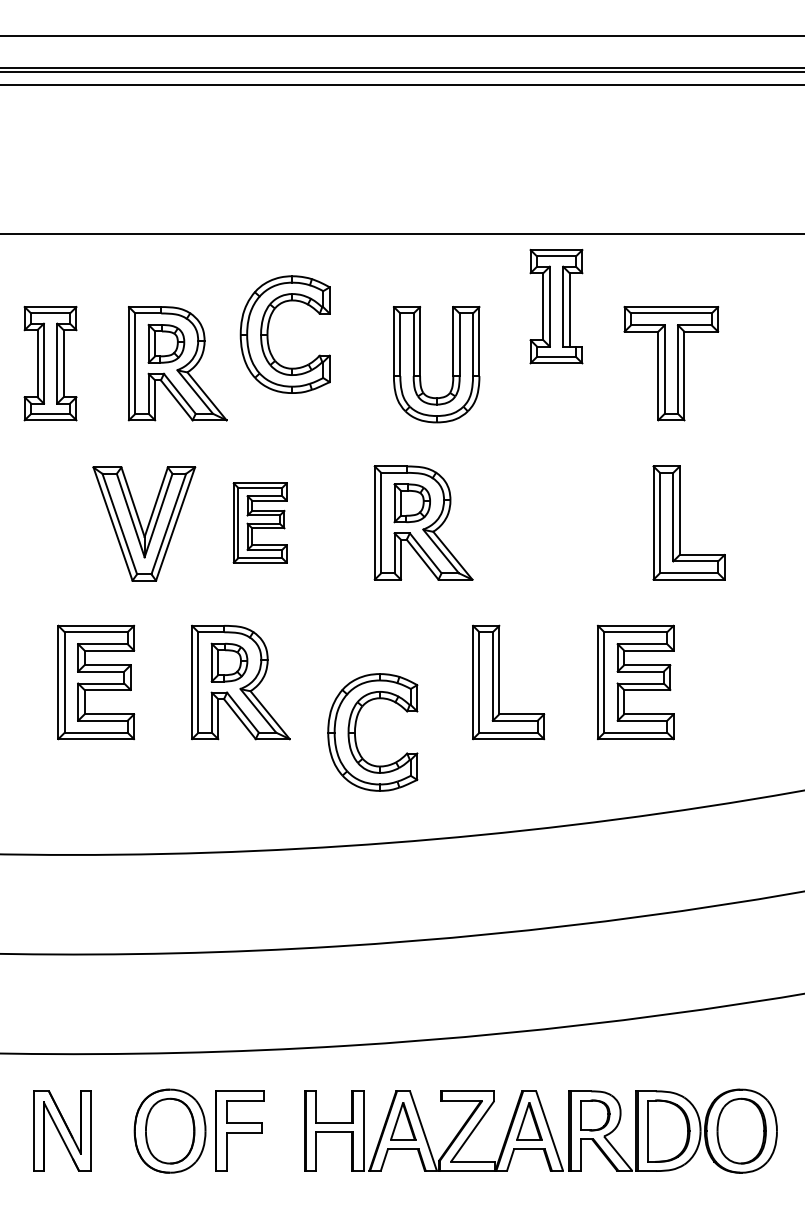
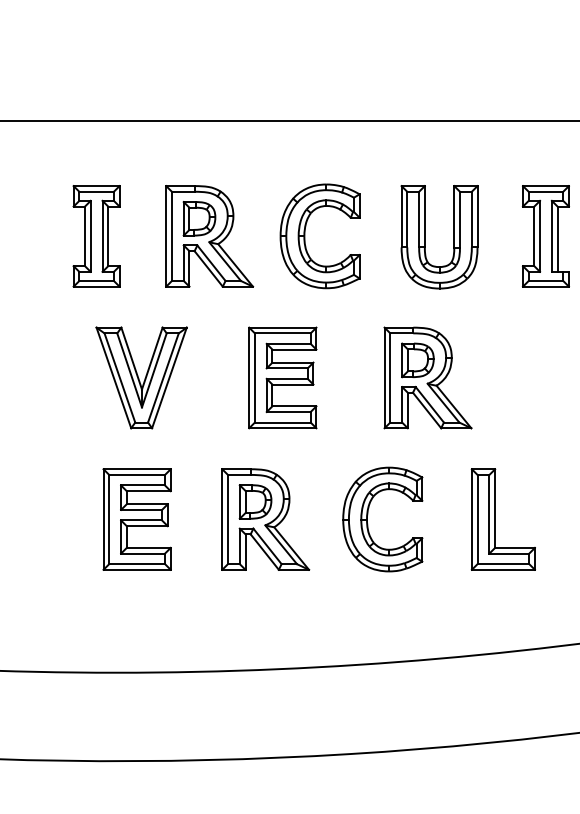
part: (556, 306) -> (545, 236), moved
part: (268, 334) -> (305, 236), moved
part: (260, 522) -> (283, 377), size x1.43
part: (144, 523) -> (141, 377), moved
part: (356, 727) -> (368, 515), moved

